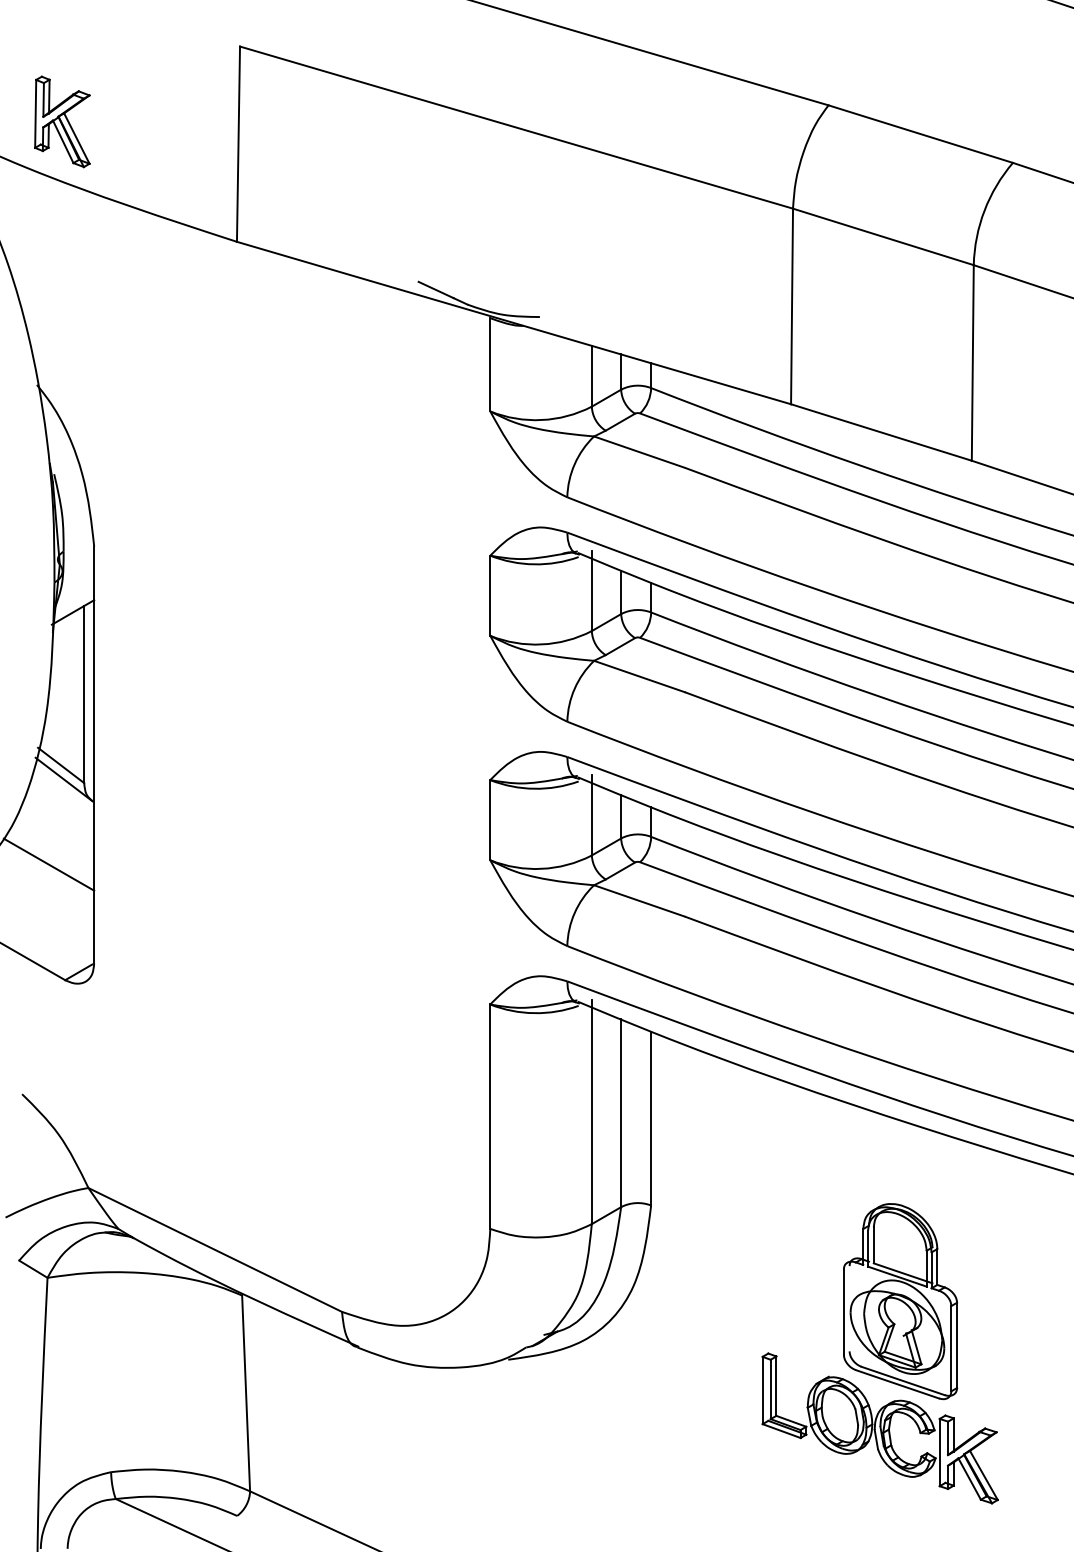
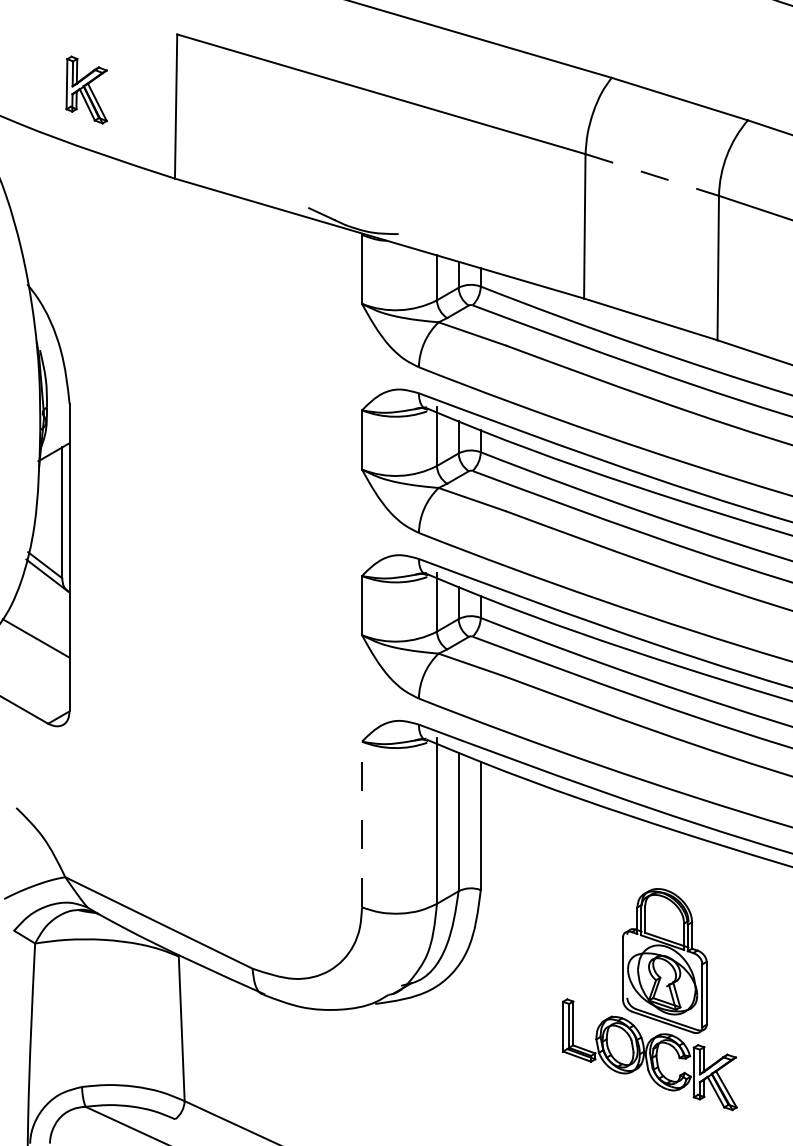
part: (62, 121) -> (86, 89), moved
line: (883, 236) -> (652, 174), solid -> dashed
line: (490, 1116) -> (362, 824), solid -> dashed

